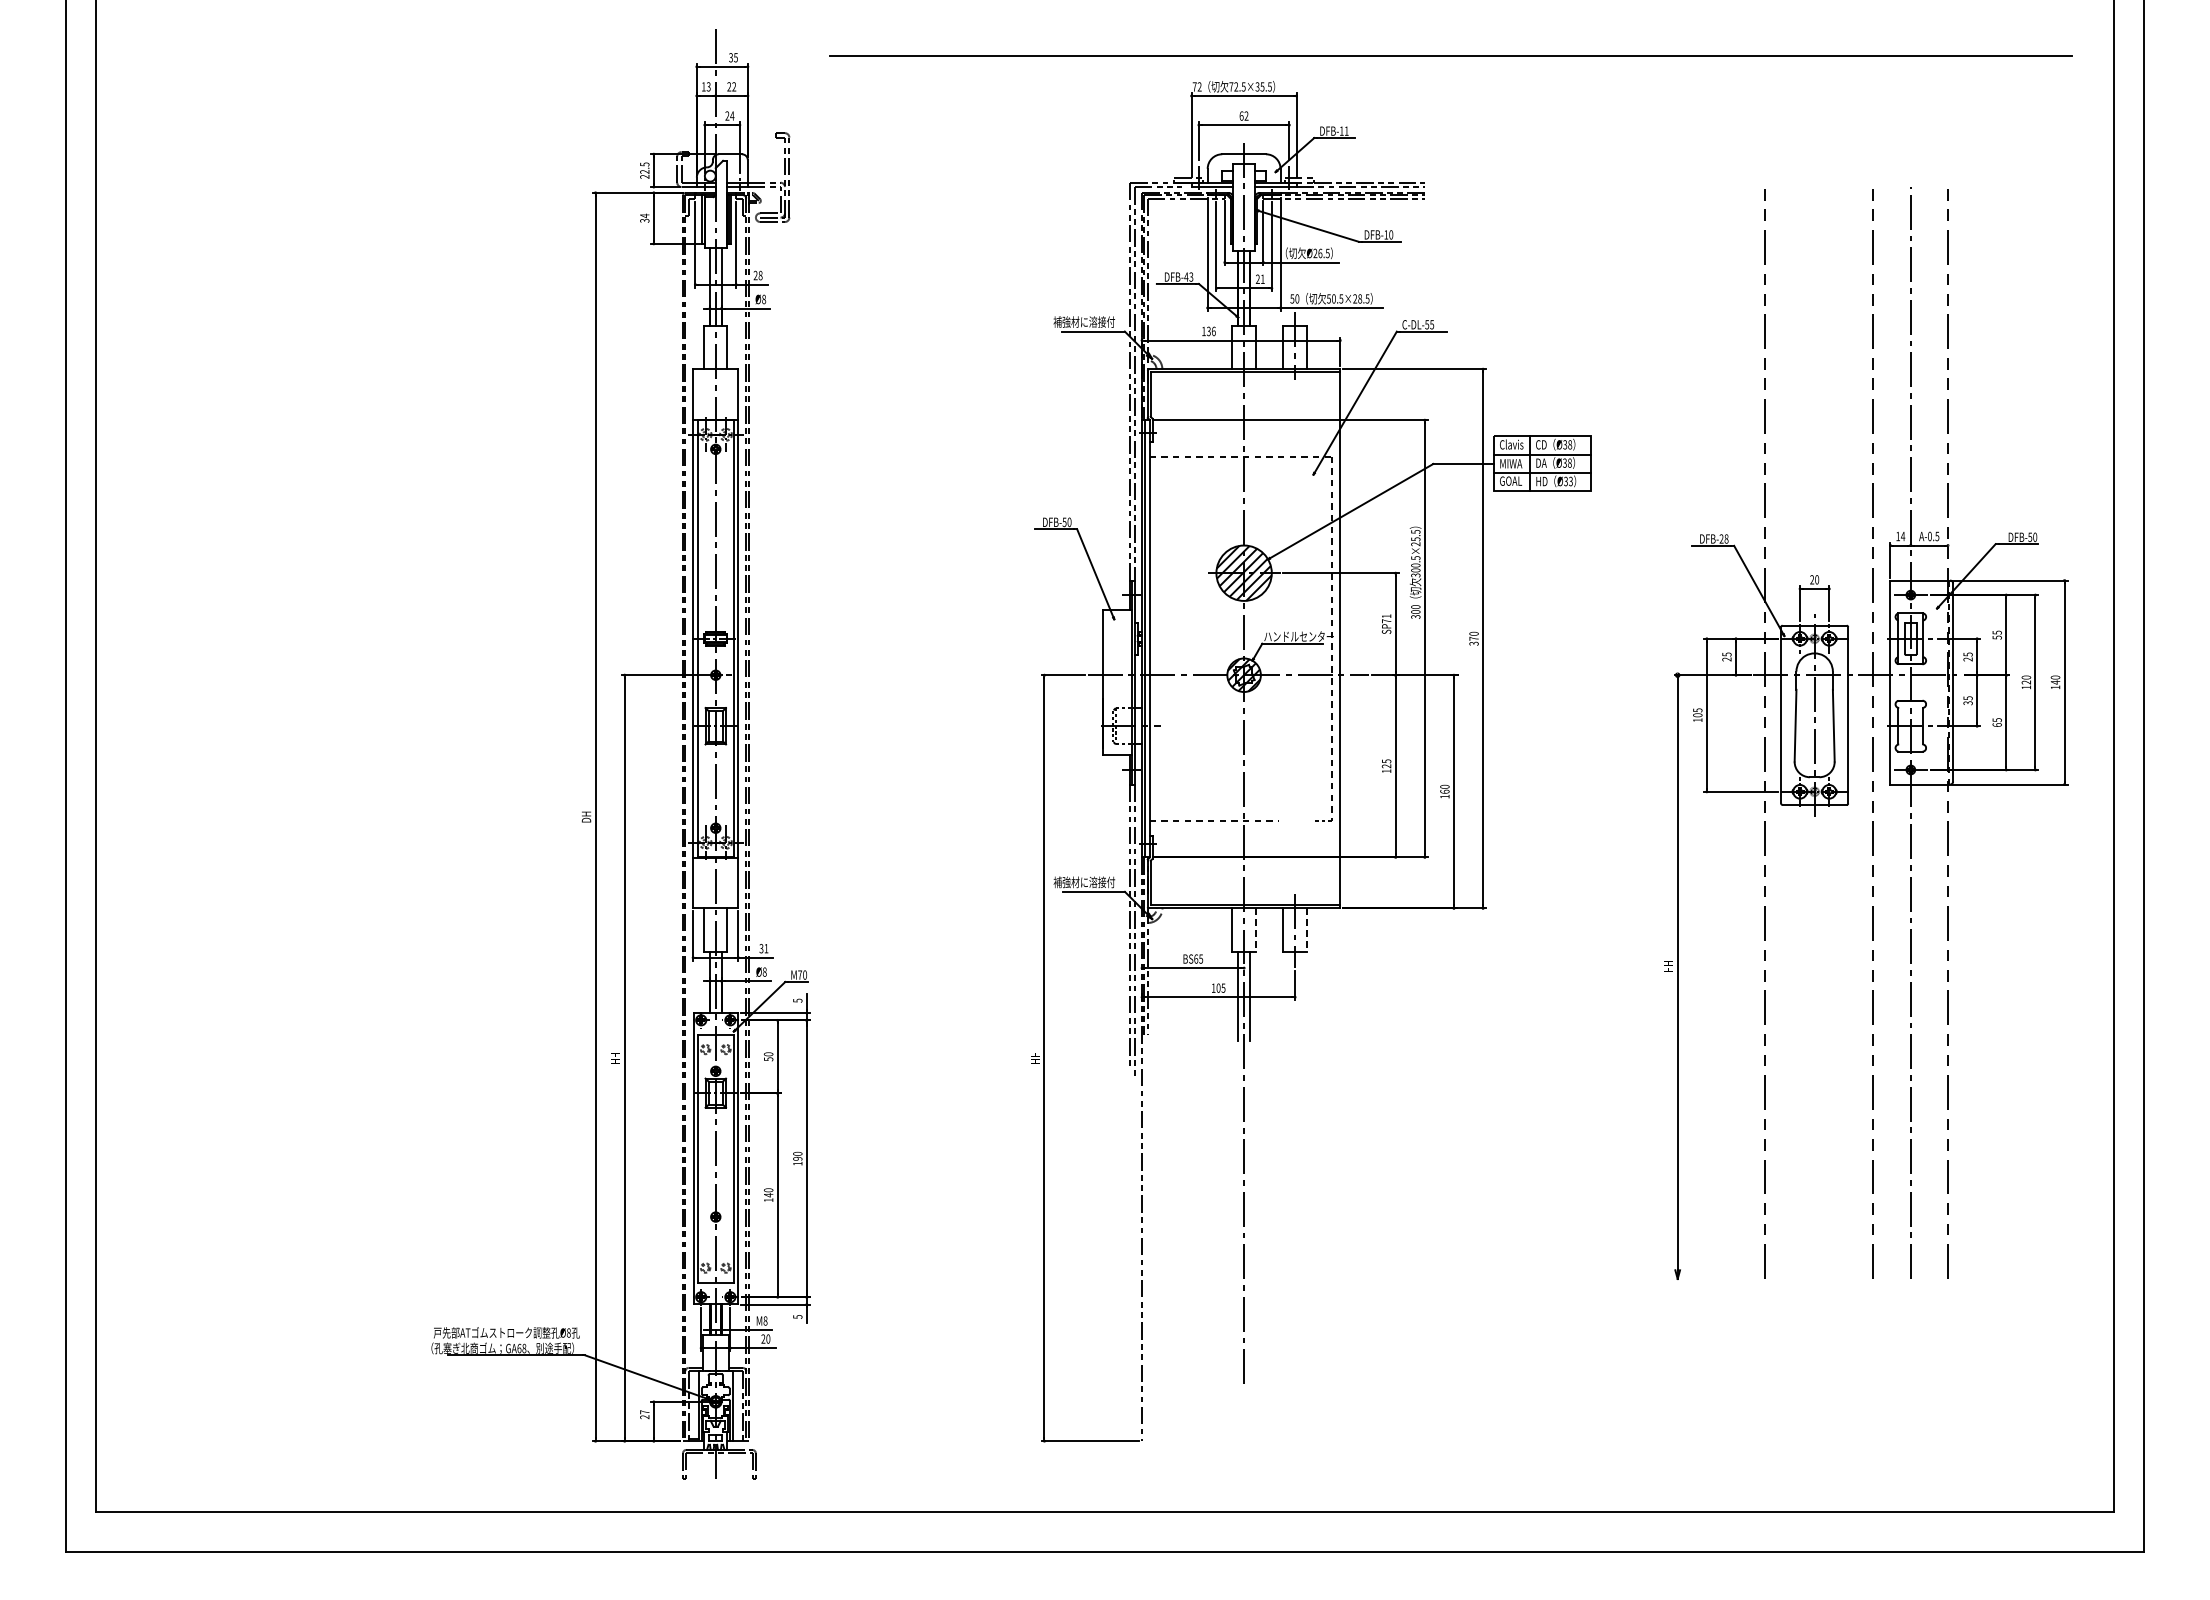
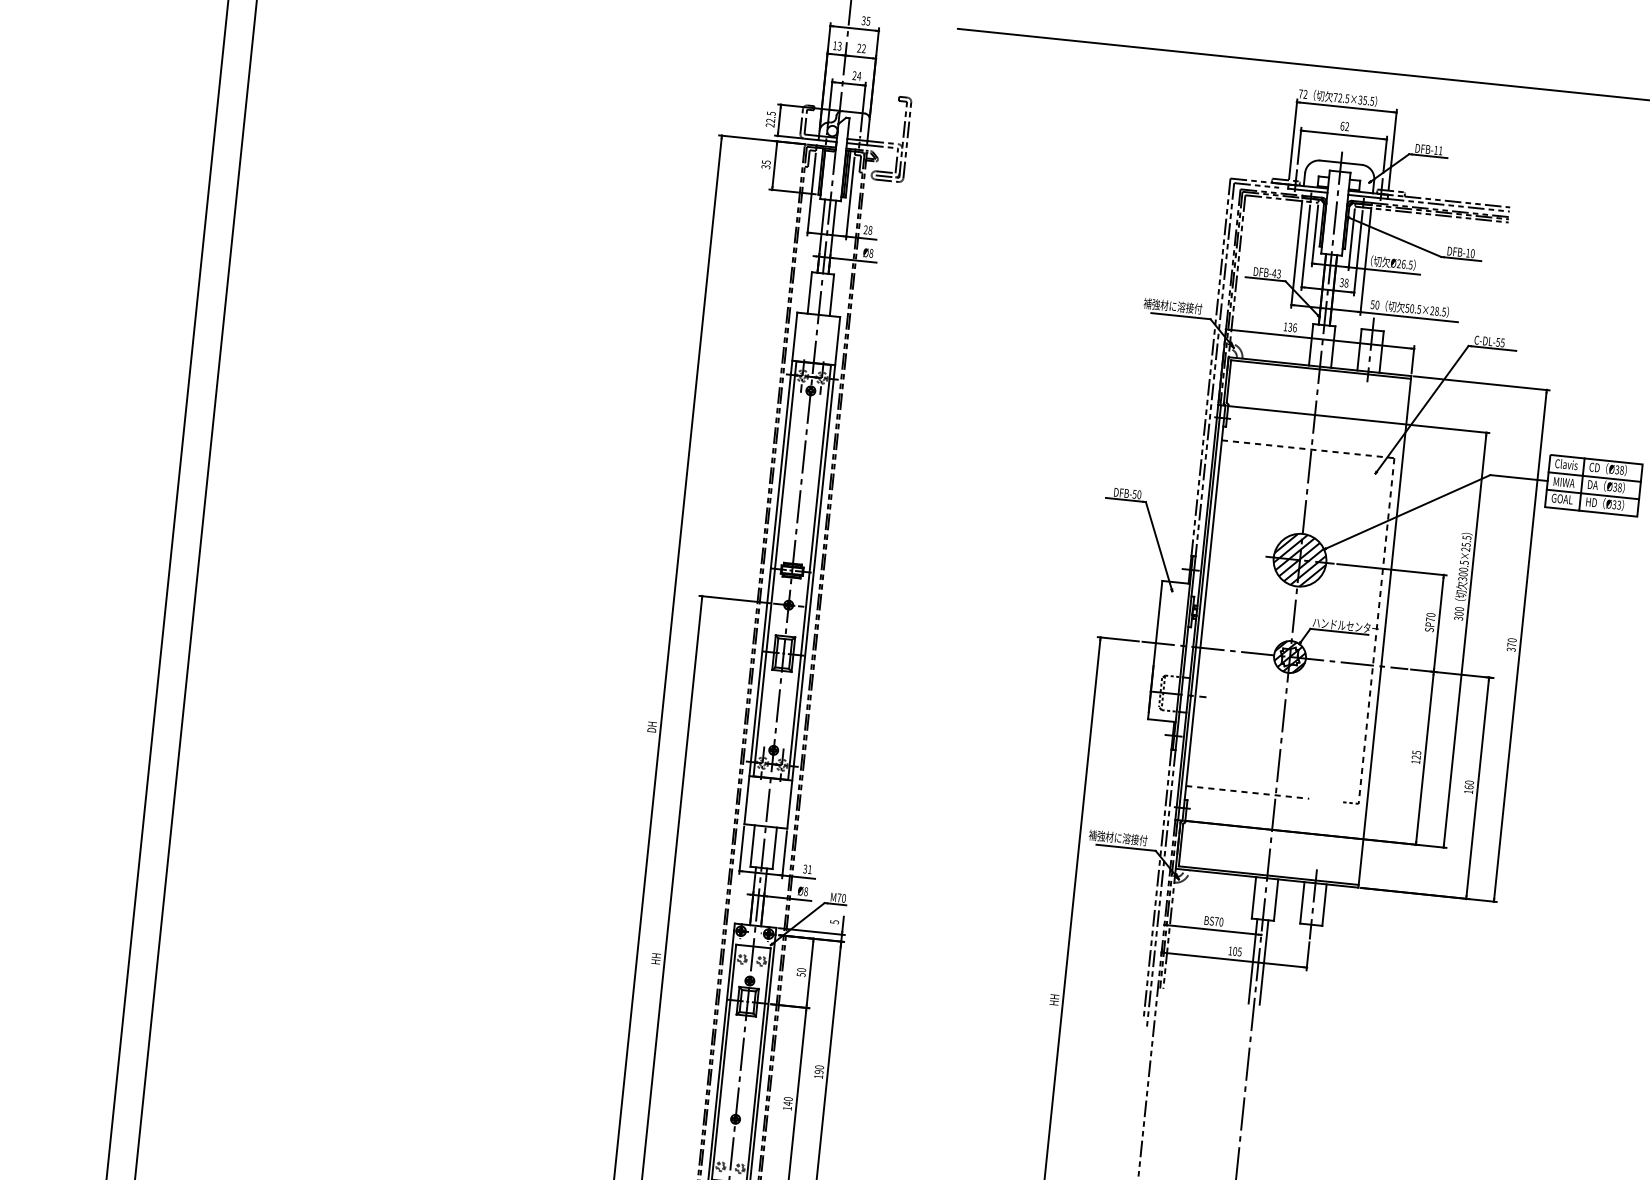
text: (644, 215) -> (766, 162), 34 -> 35
text: (1259, 278) -> (1343, 282), 21 -> 38
text: (1386, 616) -> (1430, 615), SP71 -> SP70
line: (1255, 930) -> (1275, 900), dashed -> solid
line: (1306, 930) -> (1324, 905), dashed -> solid
text: (1198, 958) -> (1218, 921), BS65 -> BS70

